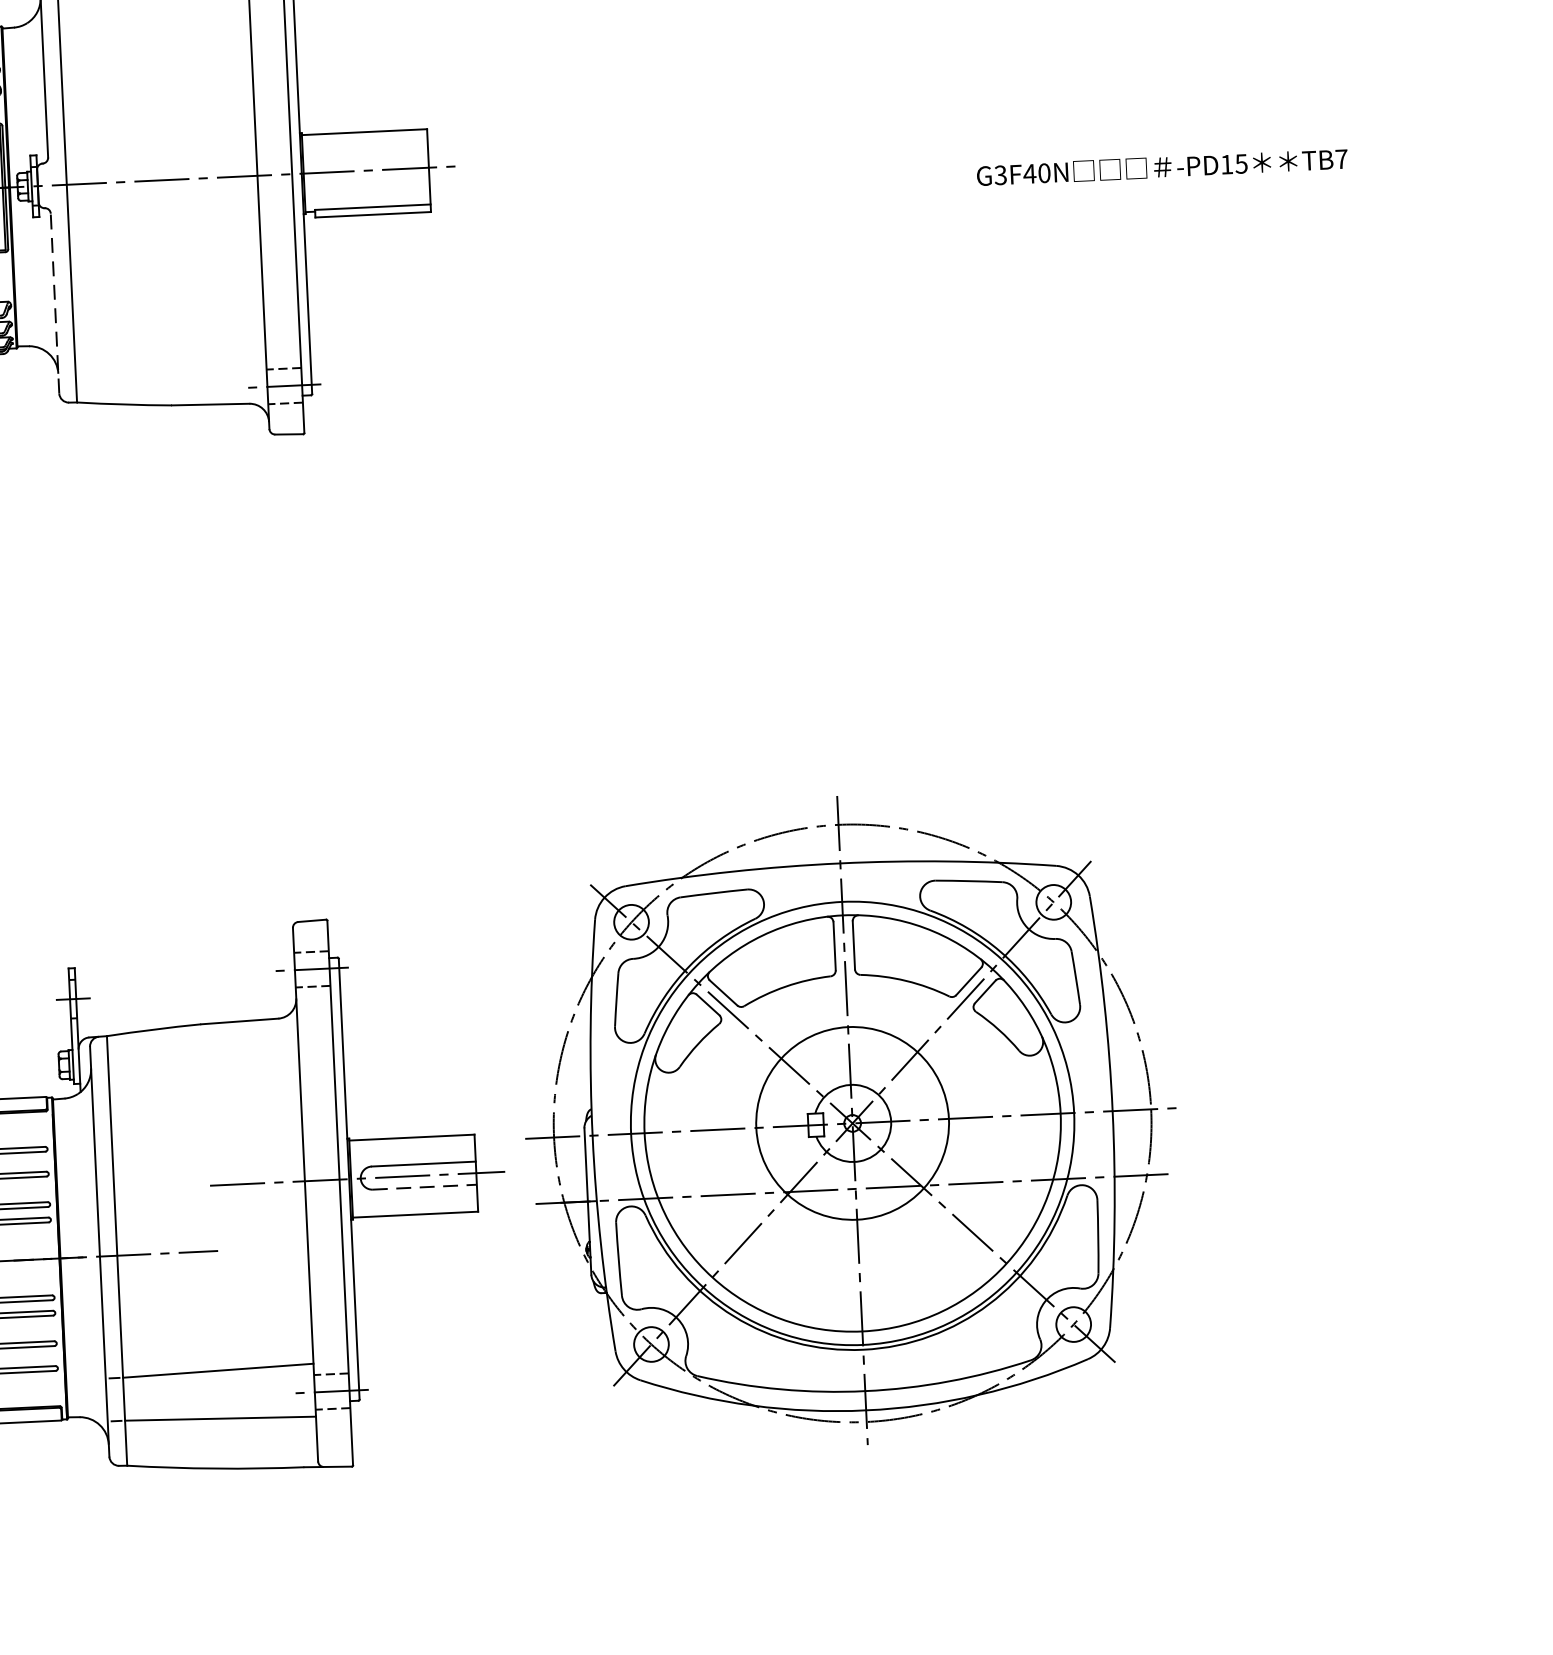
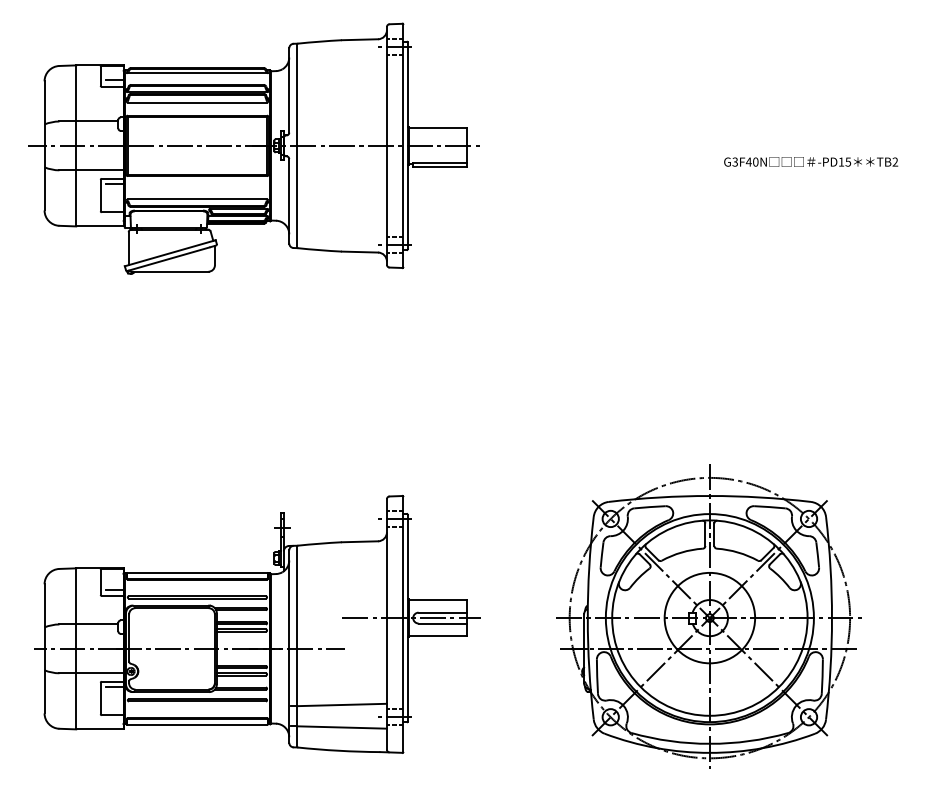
text: (1341, 157) -> (895, 161), TB7 -> TB2
line: (55, 301) -> (289, 200), dashed -> solid
part: (849, 1120) -> (708, 616), moved
line: (425, 1187) -> (443, 623), dashed -> solid

